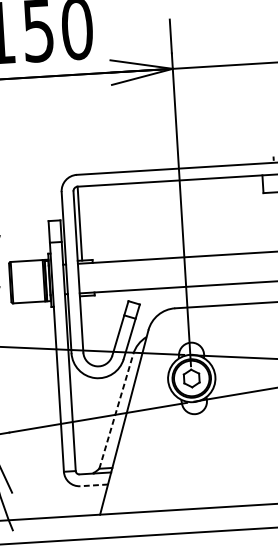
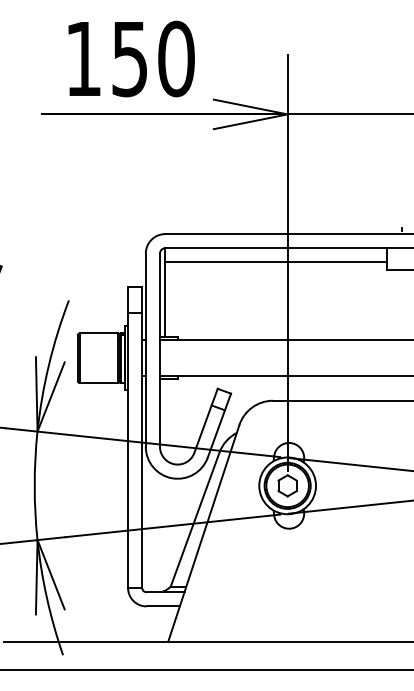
line: (170, 192) -> (275, 262), added
line: (116, 411) -> (195, 519), dashed -> solid
line: (94, 485) -> (163, 606), dashed -> solid

